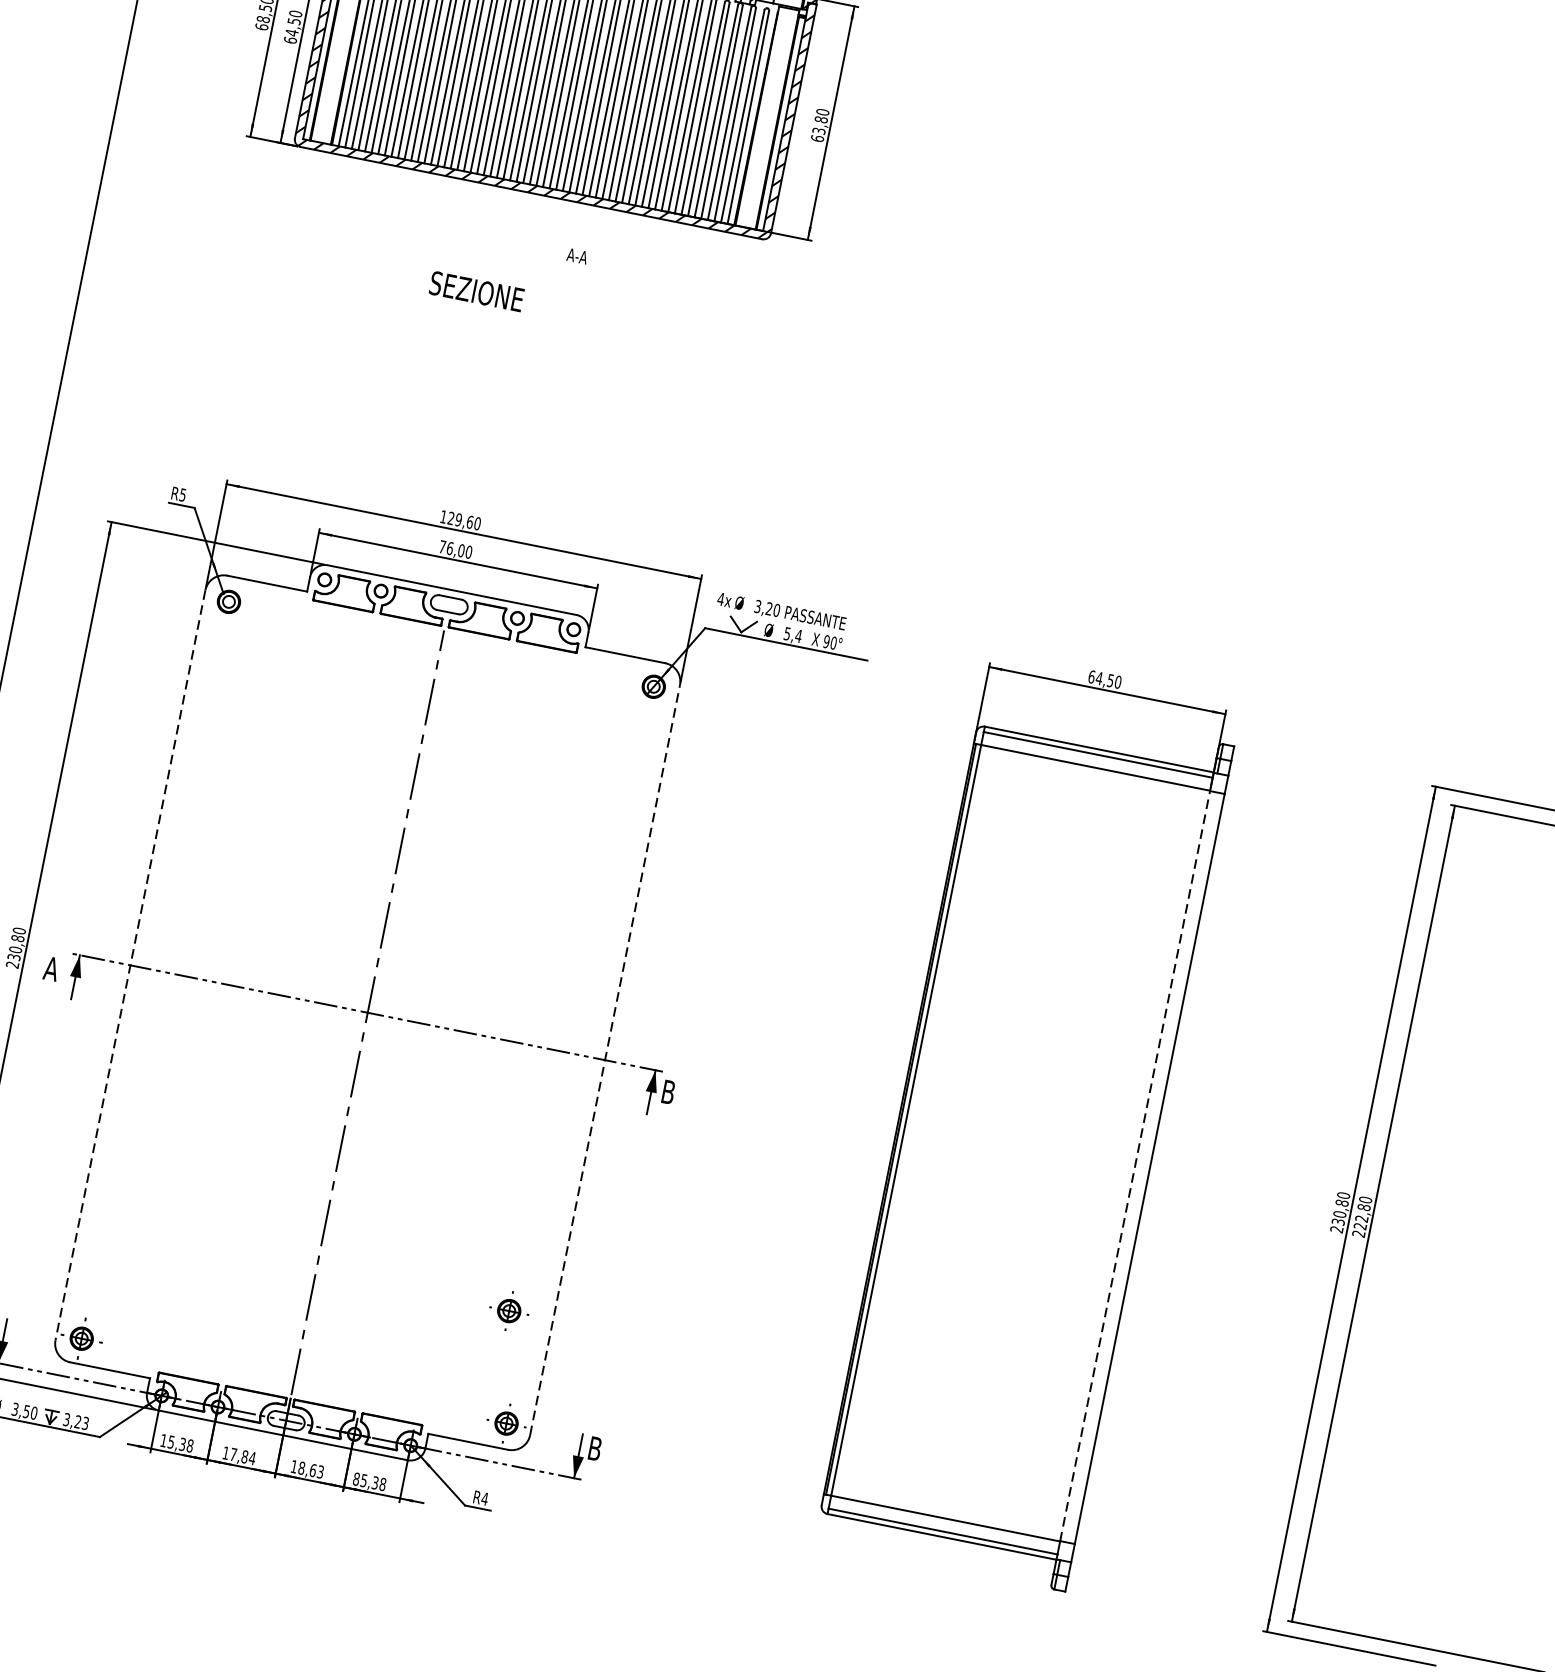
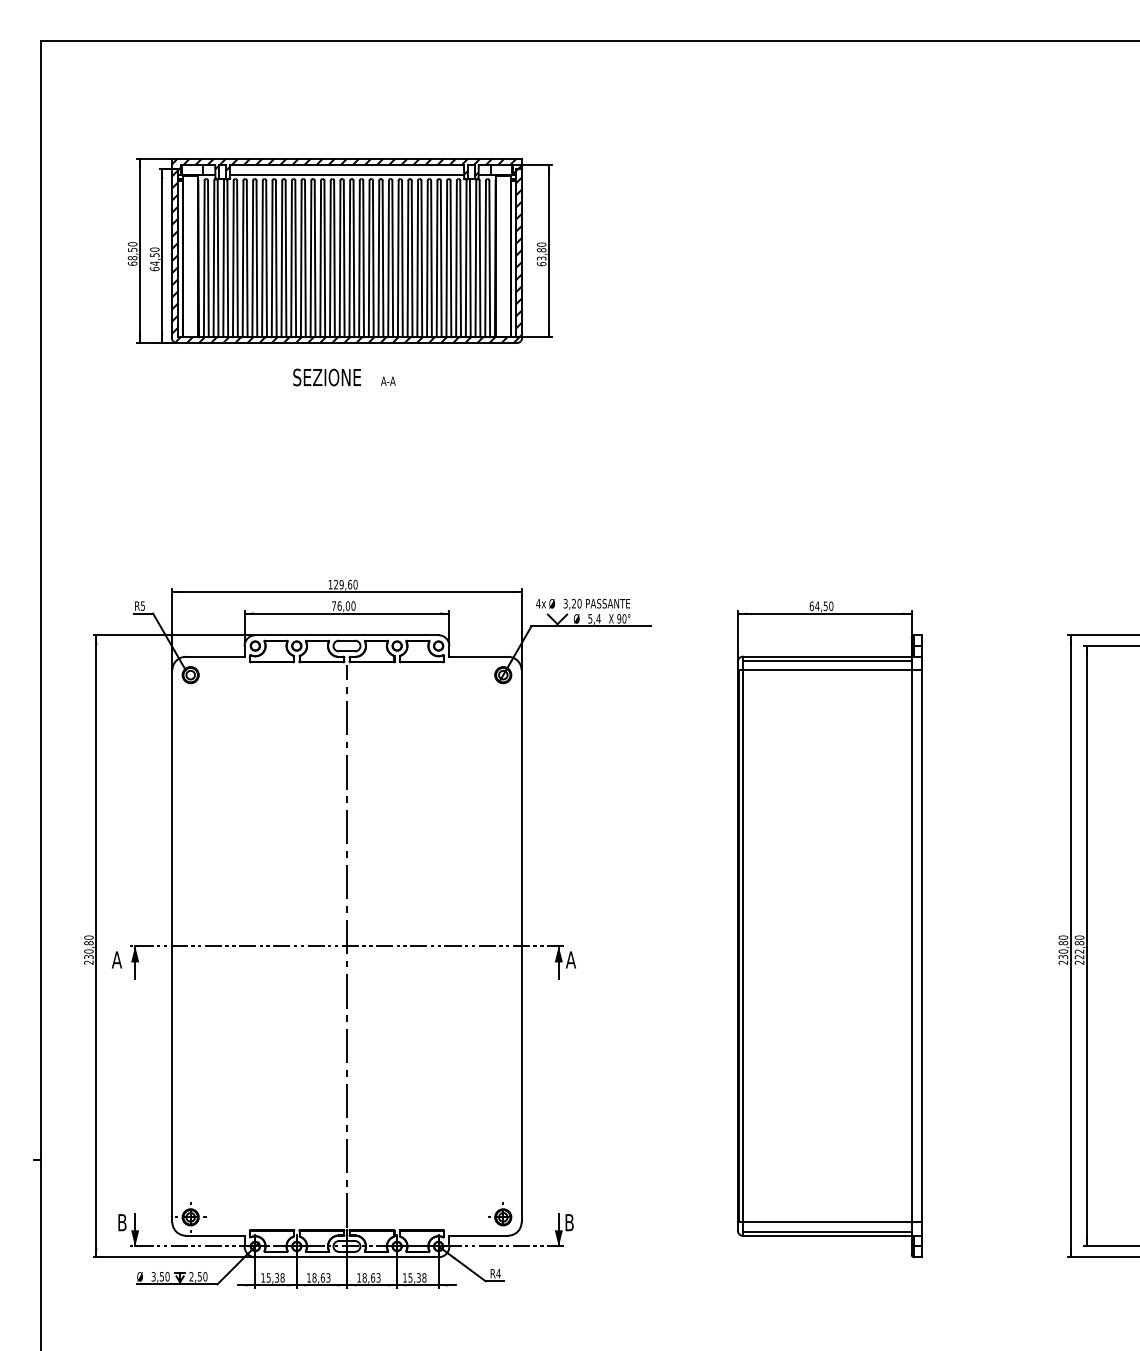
text: (475, 291) -> (326, 377), moved
line: (130, 965) -> (172, 946), dashed -> solid
line: (604, 1060) -> (521, 946), dashed -> solid
text: (667, 1091) -> (570, 959), B -> A
line: (1135, 1165) -> (911, 945), dashed -> solid
part: (506, 1306) -> (486, 1134), removed
text: (76, 1421) -> (198, 1276), 3,23 -> 2,50
text: (243, 1455) -> (321, 1277), 17,84 -> 18,63
text: (355, 1478) -> (404, 1277), 85,38 -> 15,38

